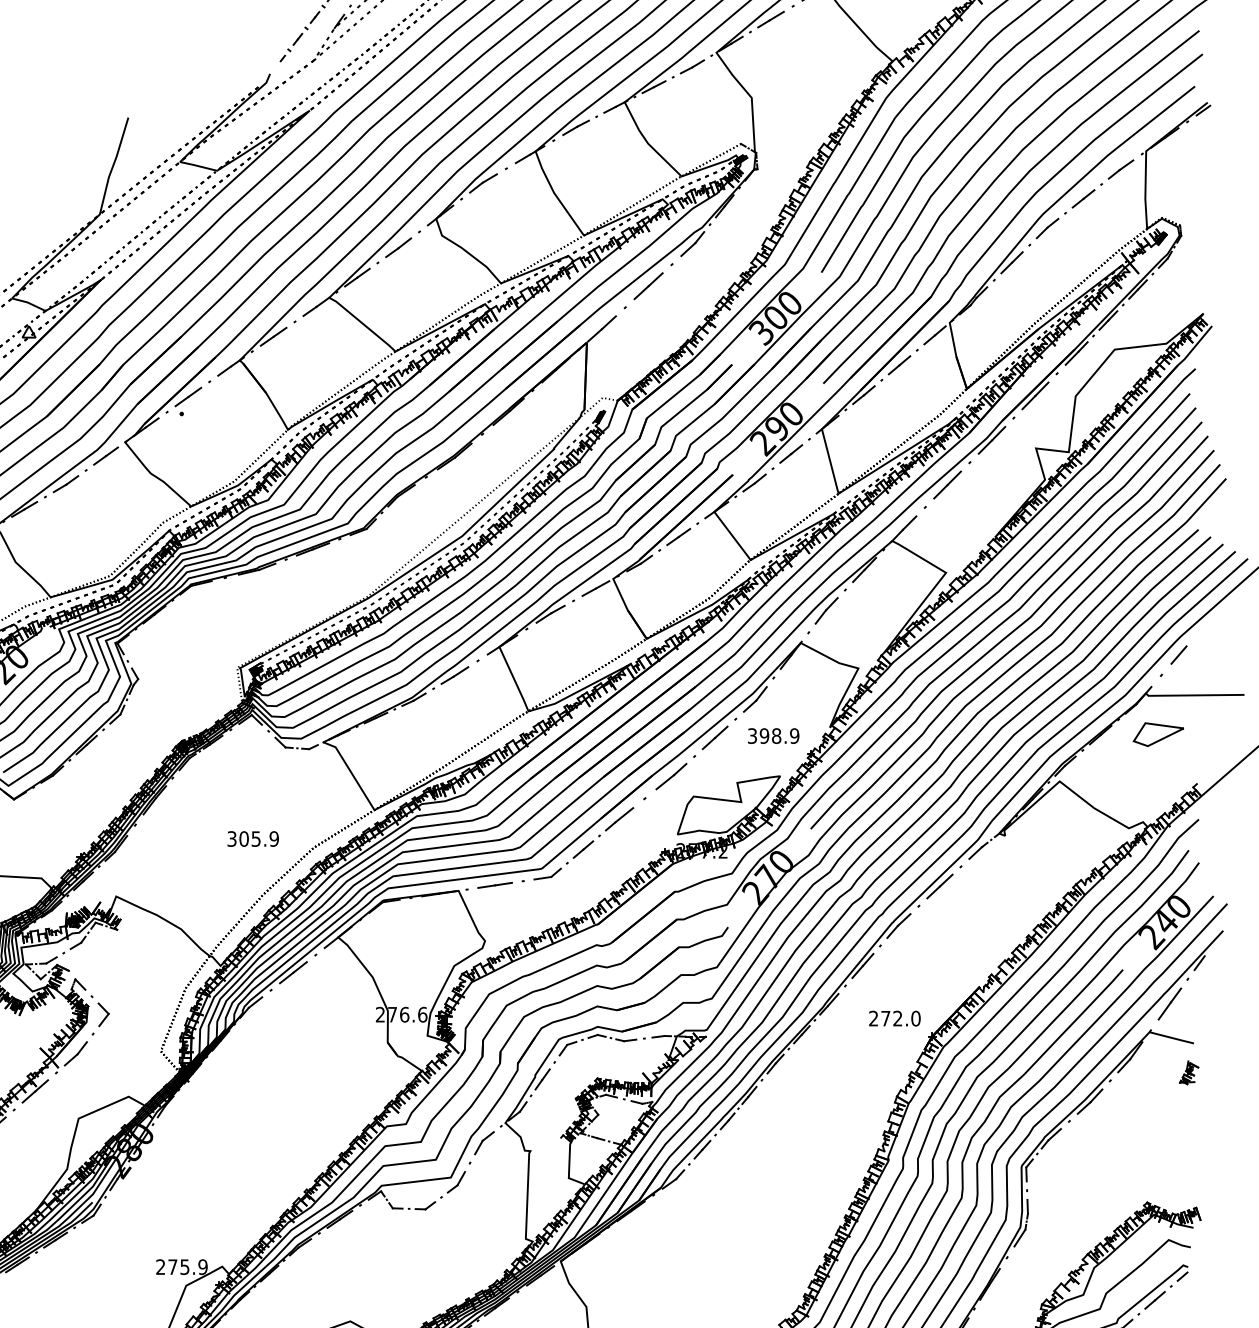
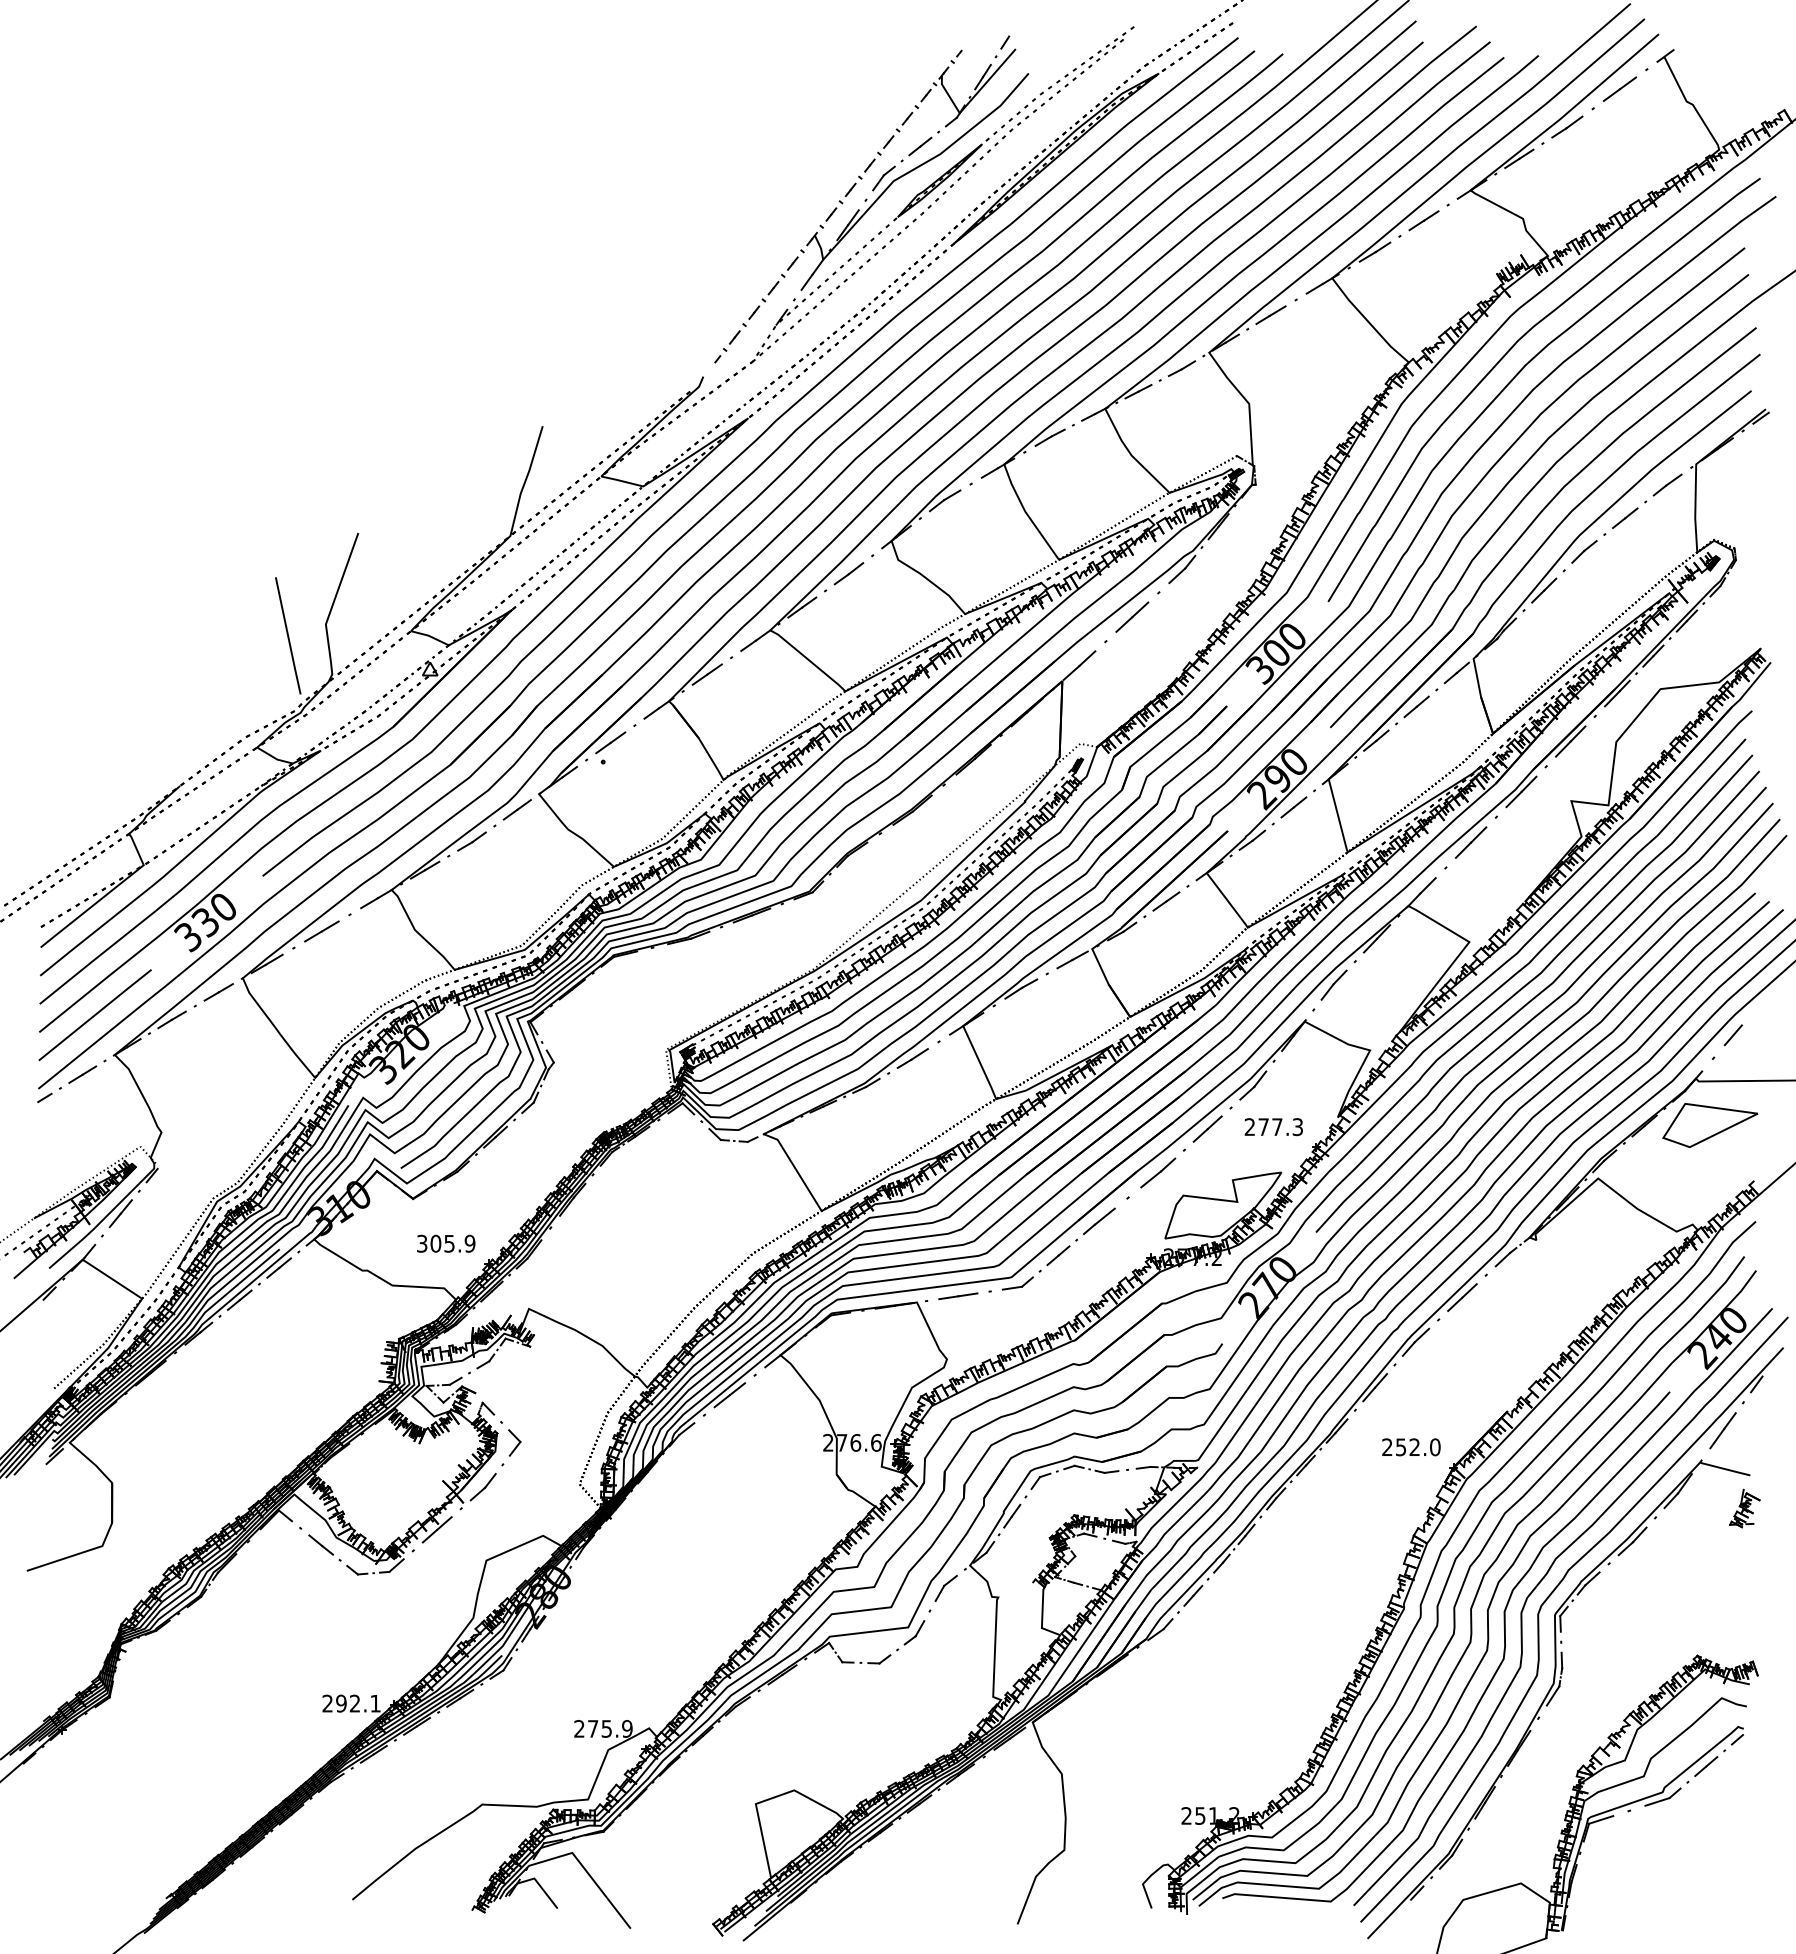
part: (1158, 734) -> (1710, 1125), size x1.67
text: (773, 736) -> (1273, 1127), 398.9 -> 277.3
text: (253, 838) -> (446, 1243), moved
text: (886, 1018) -> (1401, 1447), 272.0 -> 252.0
part: (1188, 1072) -> (1744, 1508), size x1.43

